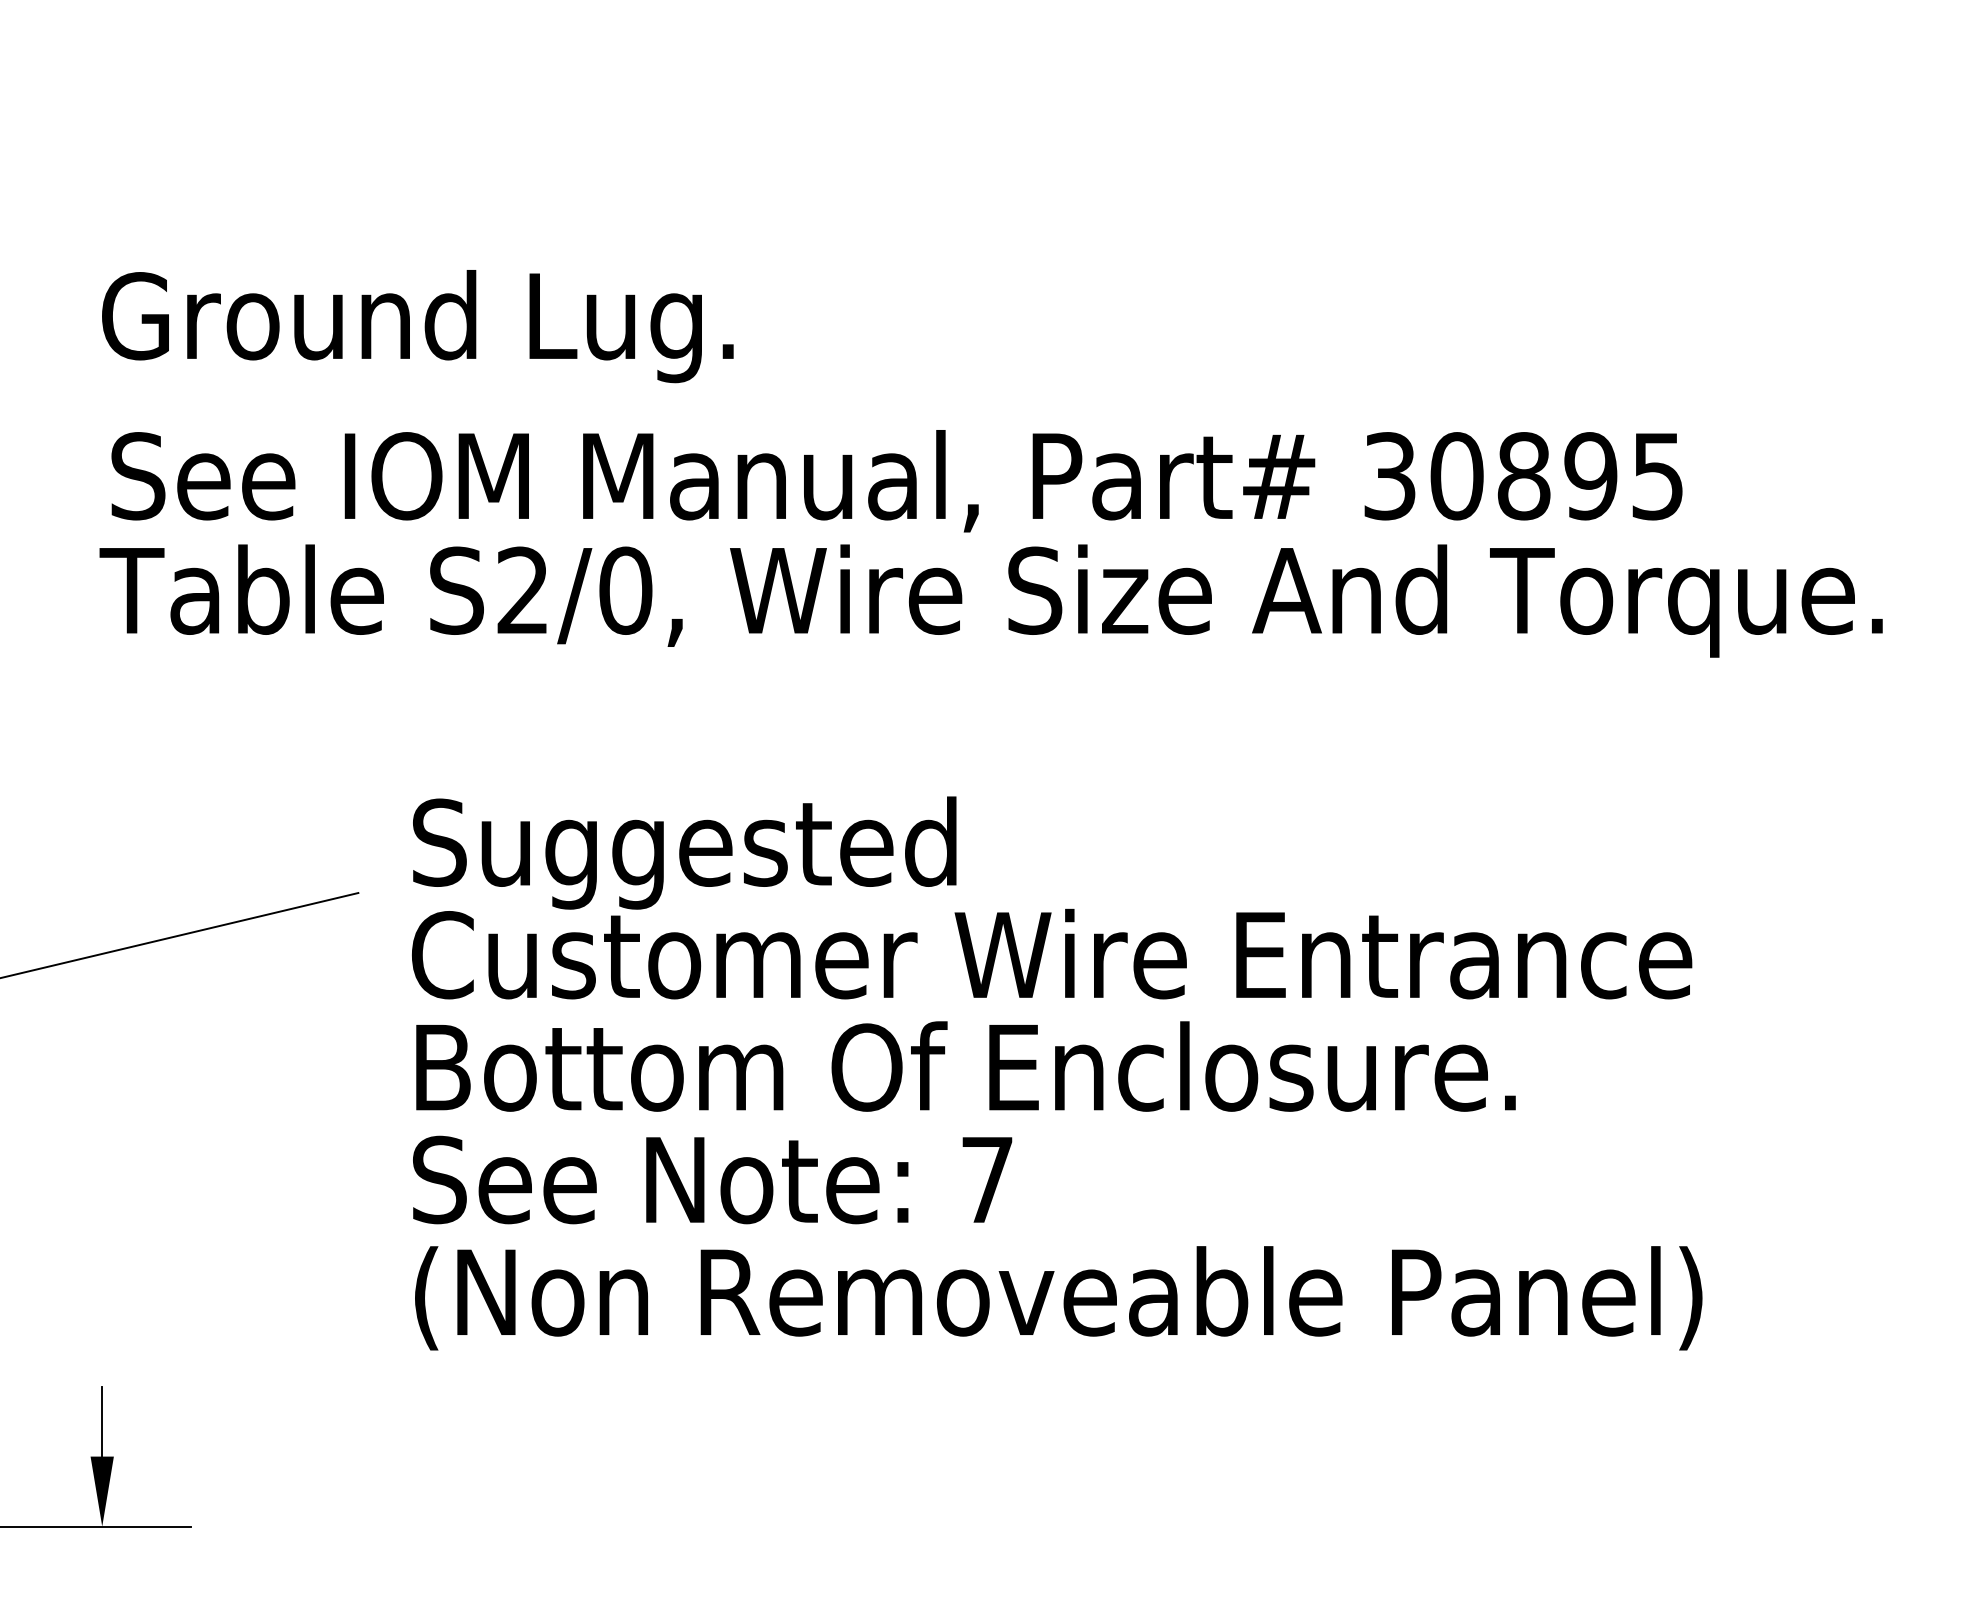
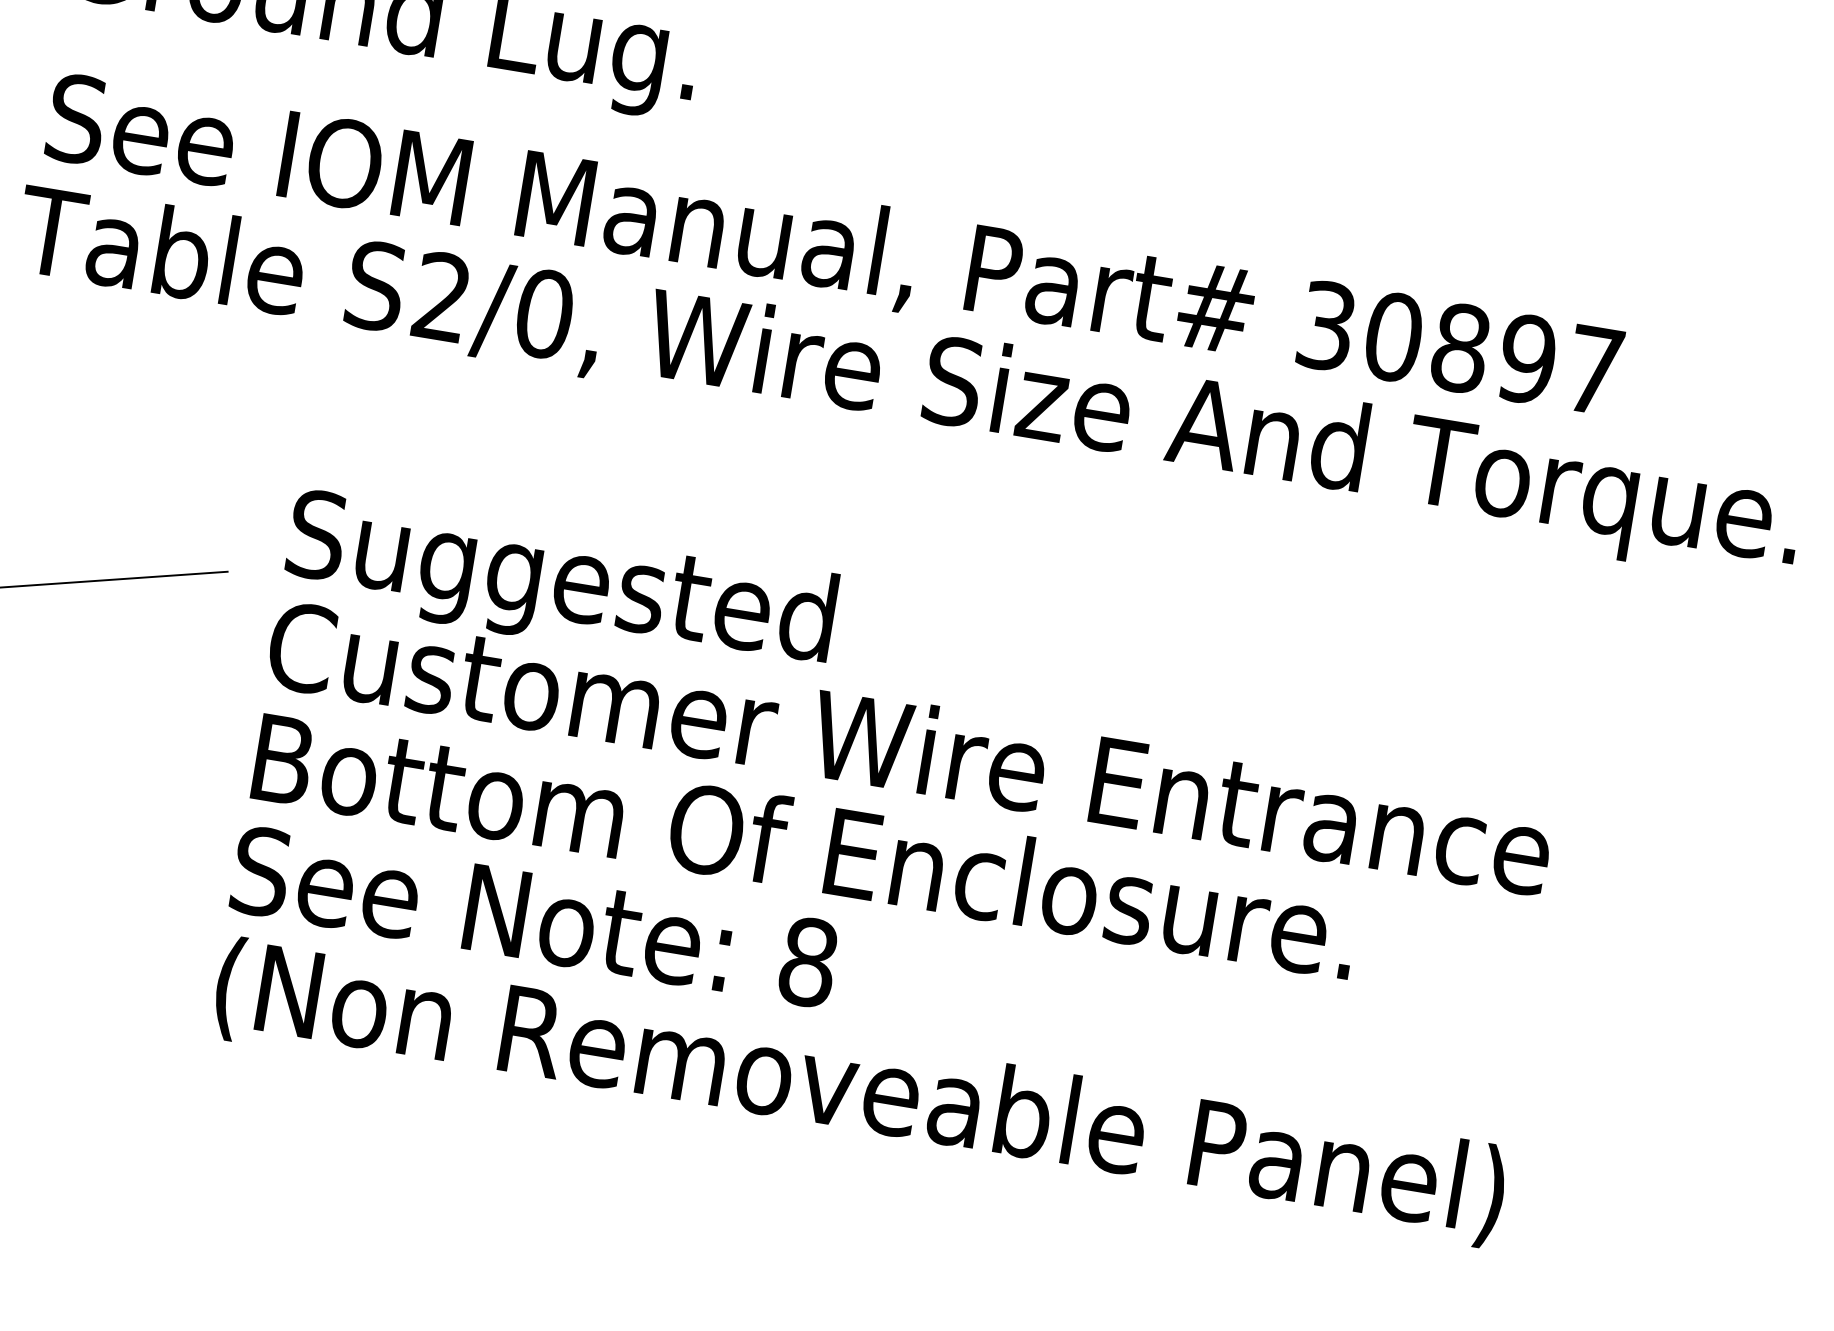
text: (1657, 476) -> (1593, 370), 30895 -> 30897
text: (987, 1179) -> (808, 961), 7 -> 8

